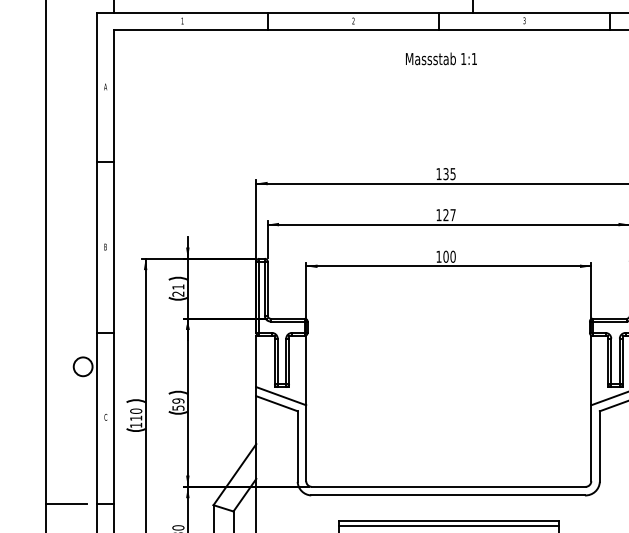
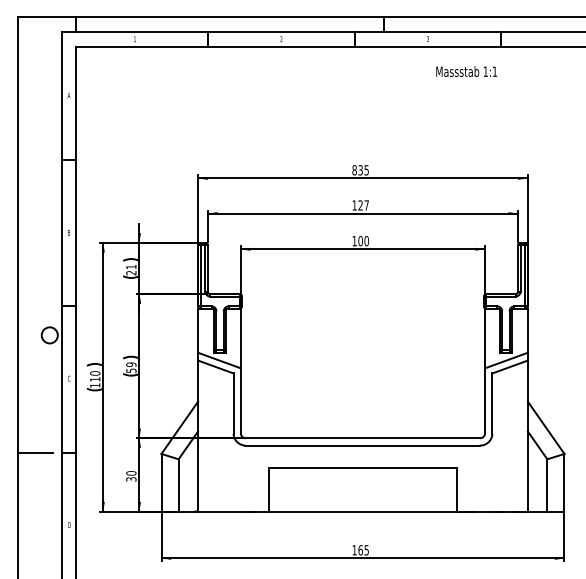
text: (441, 58) -> (466, 71), moved
text: (438, 174) -> (354, 170), 135 -> 835
line: (448, 525) -> (362, 471), removed

